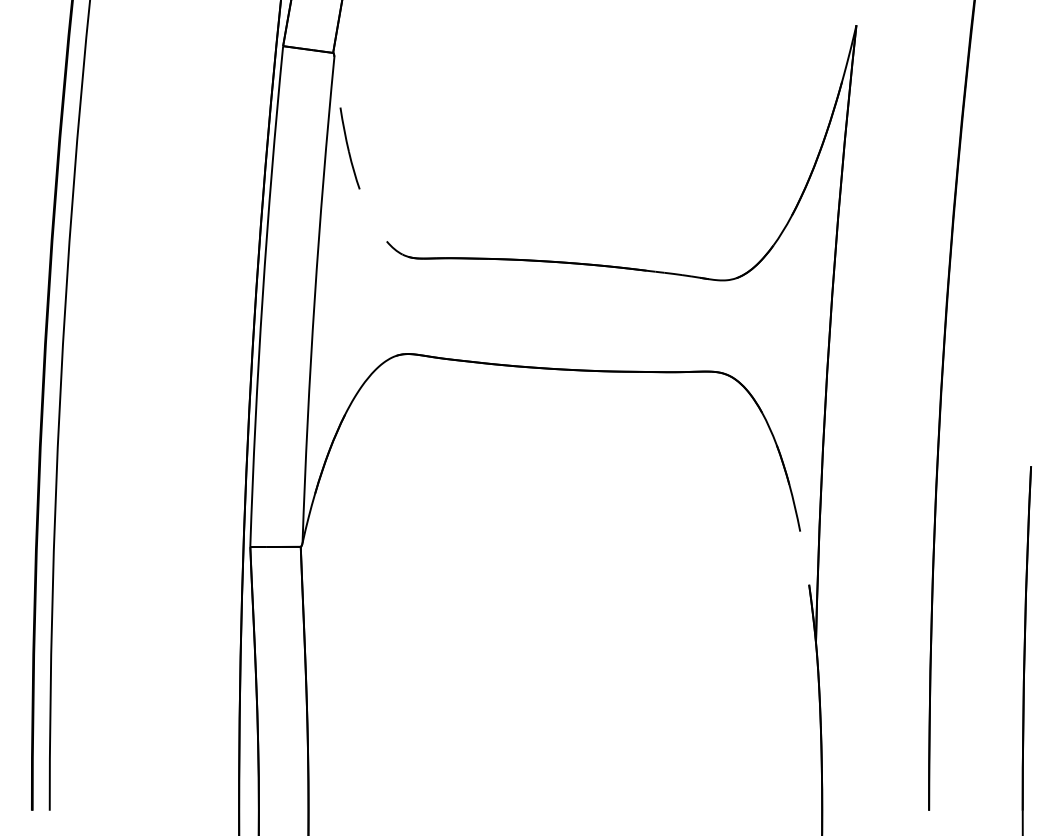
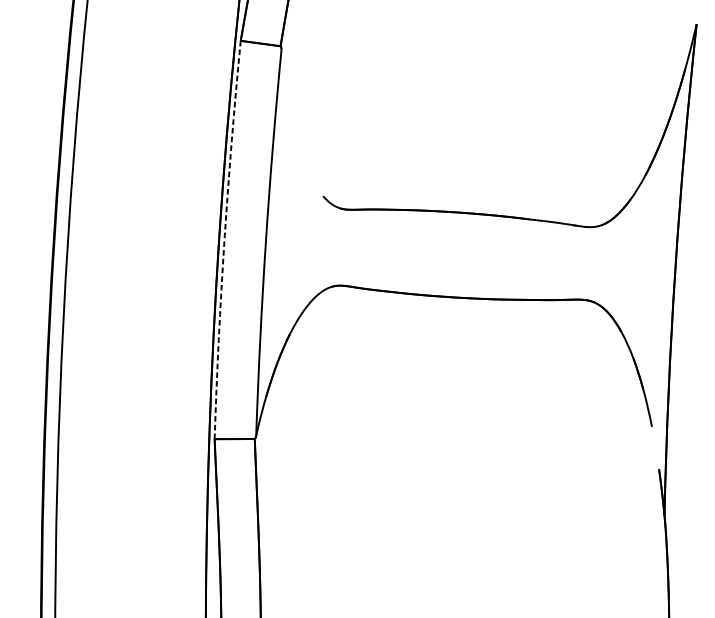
part: (349, 148) -> (293, 122), removed
arc: (262, 296) -> (224, 239), solid -> dashed

